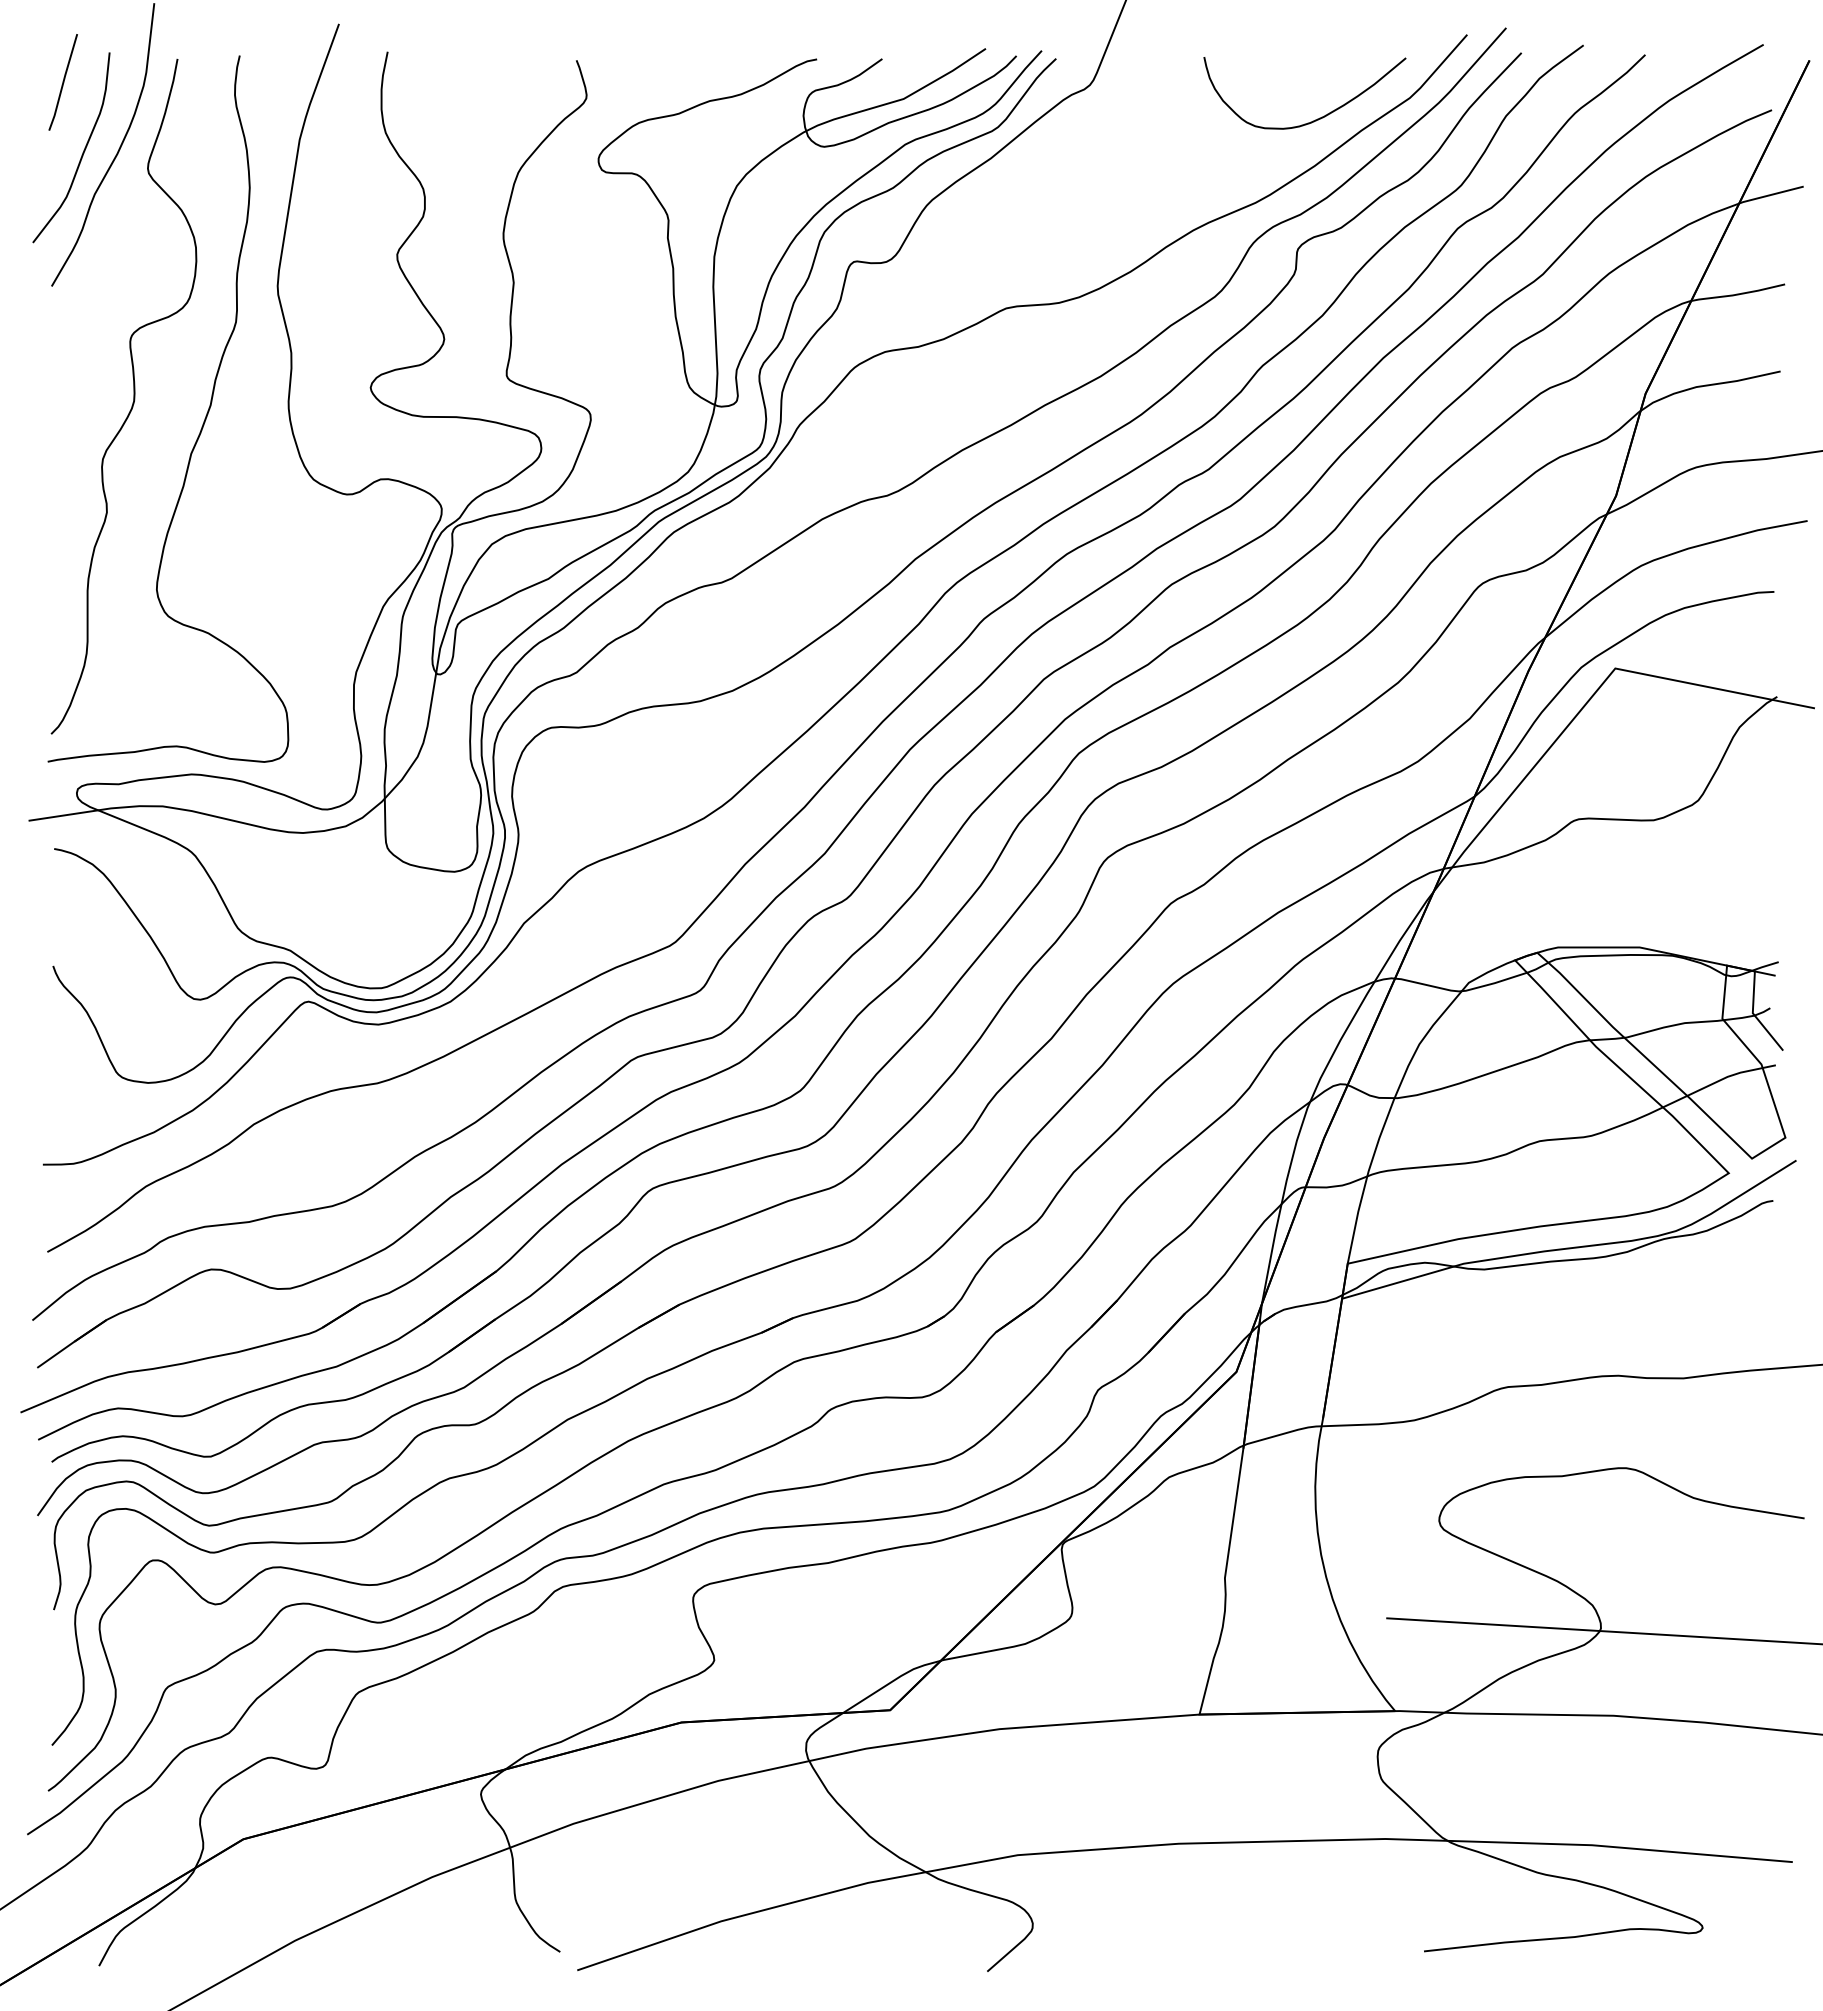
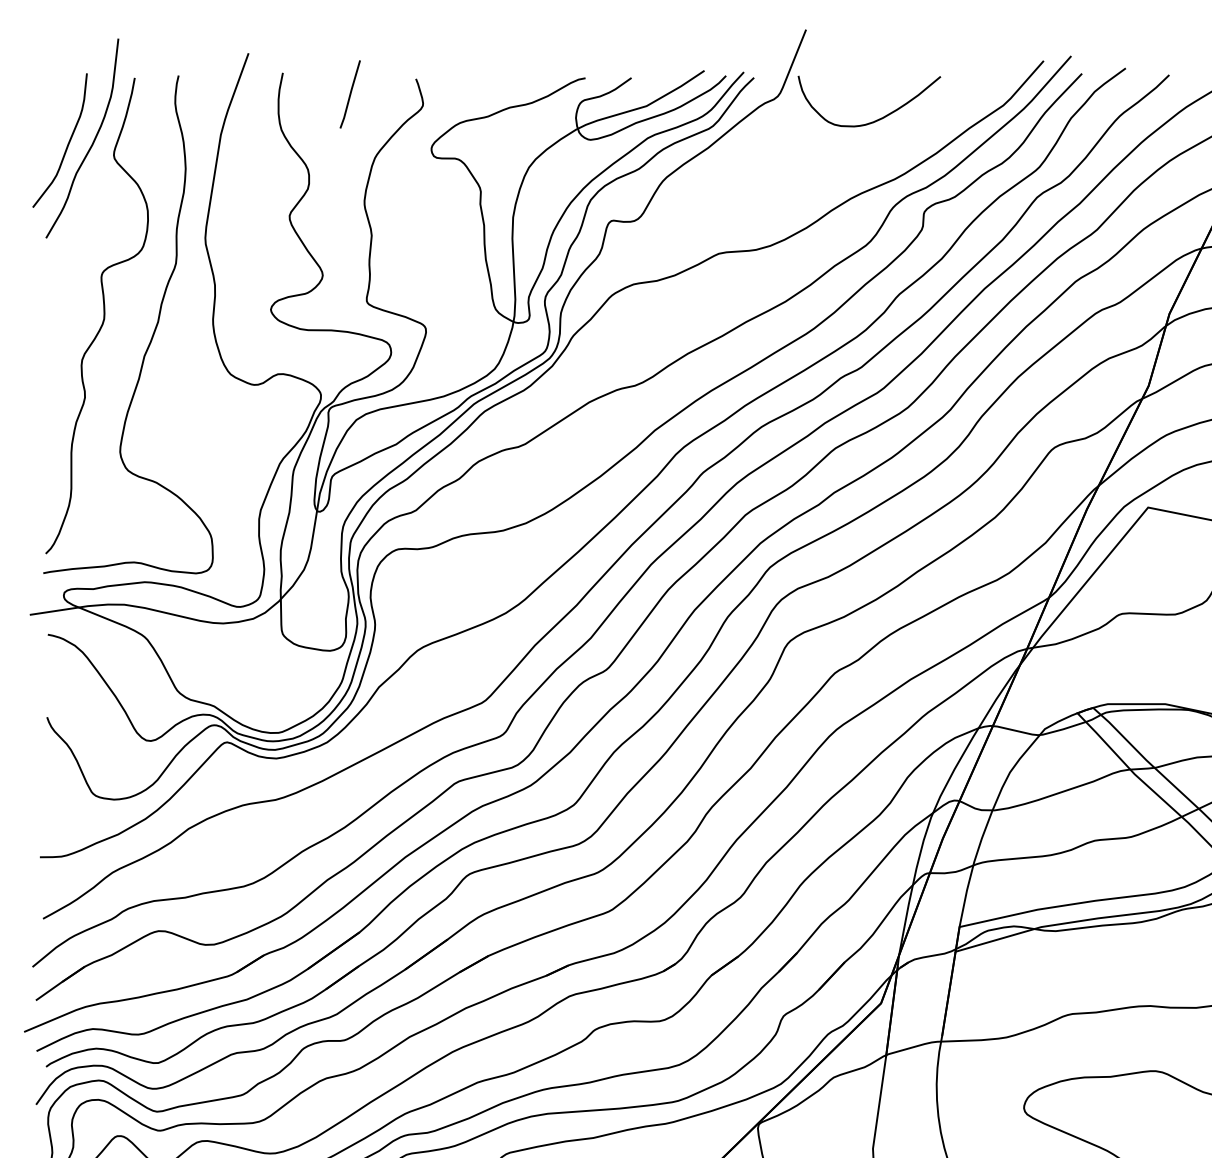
line: (62, 82) -> (349, 94), moved
curve: (1317, 118) -> (878, 119), moved

